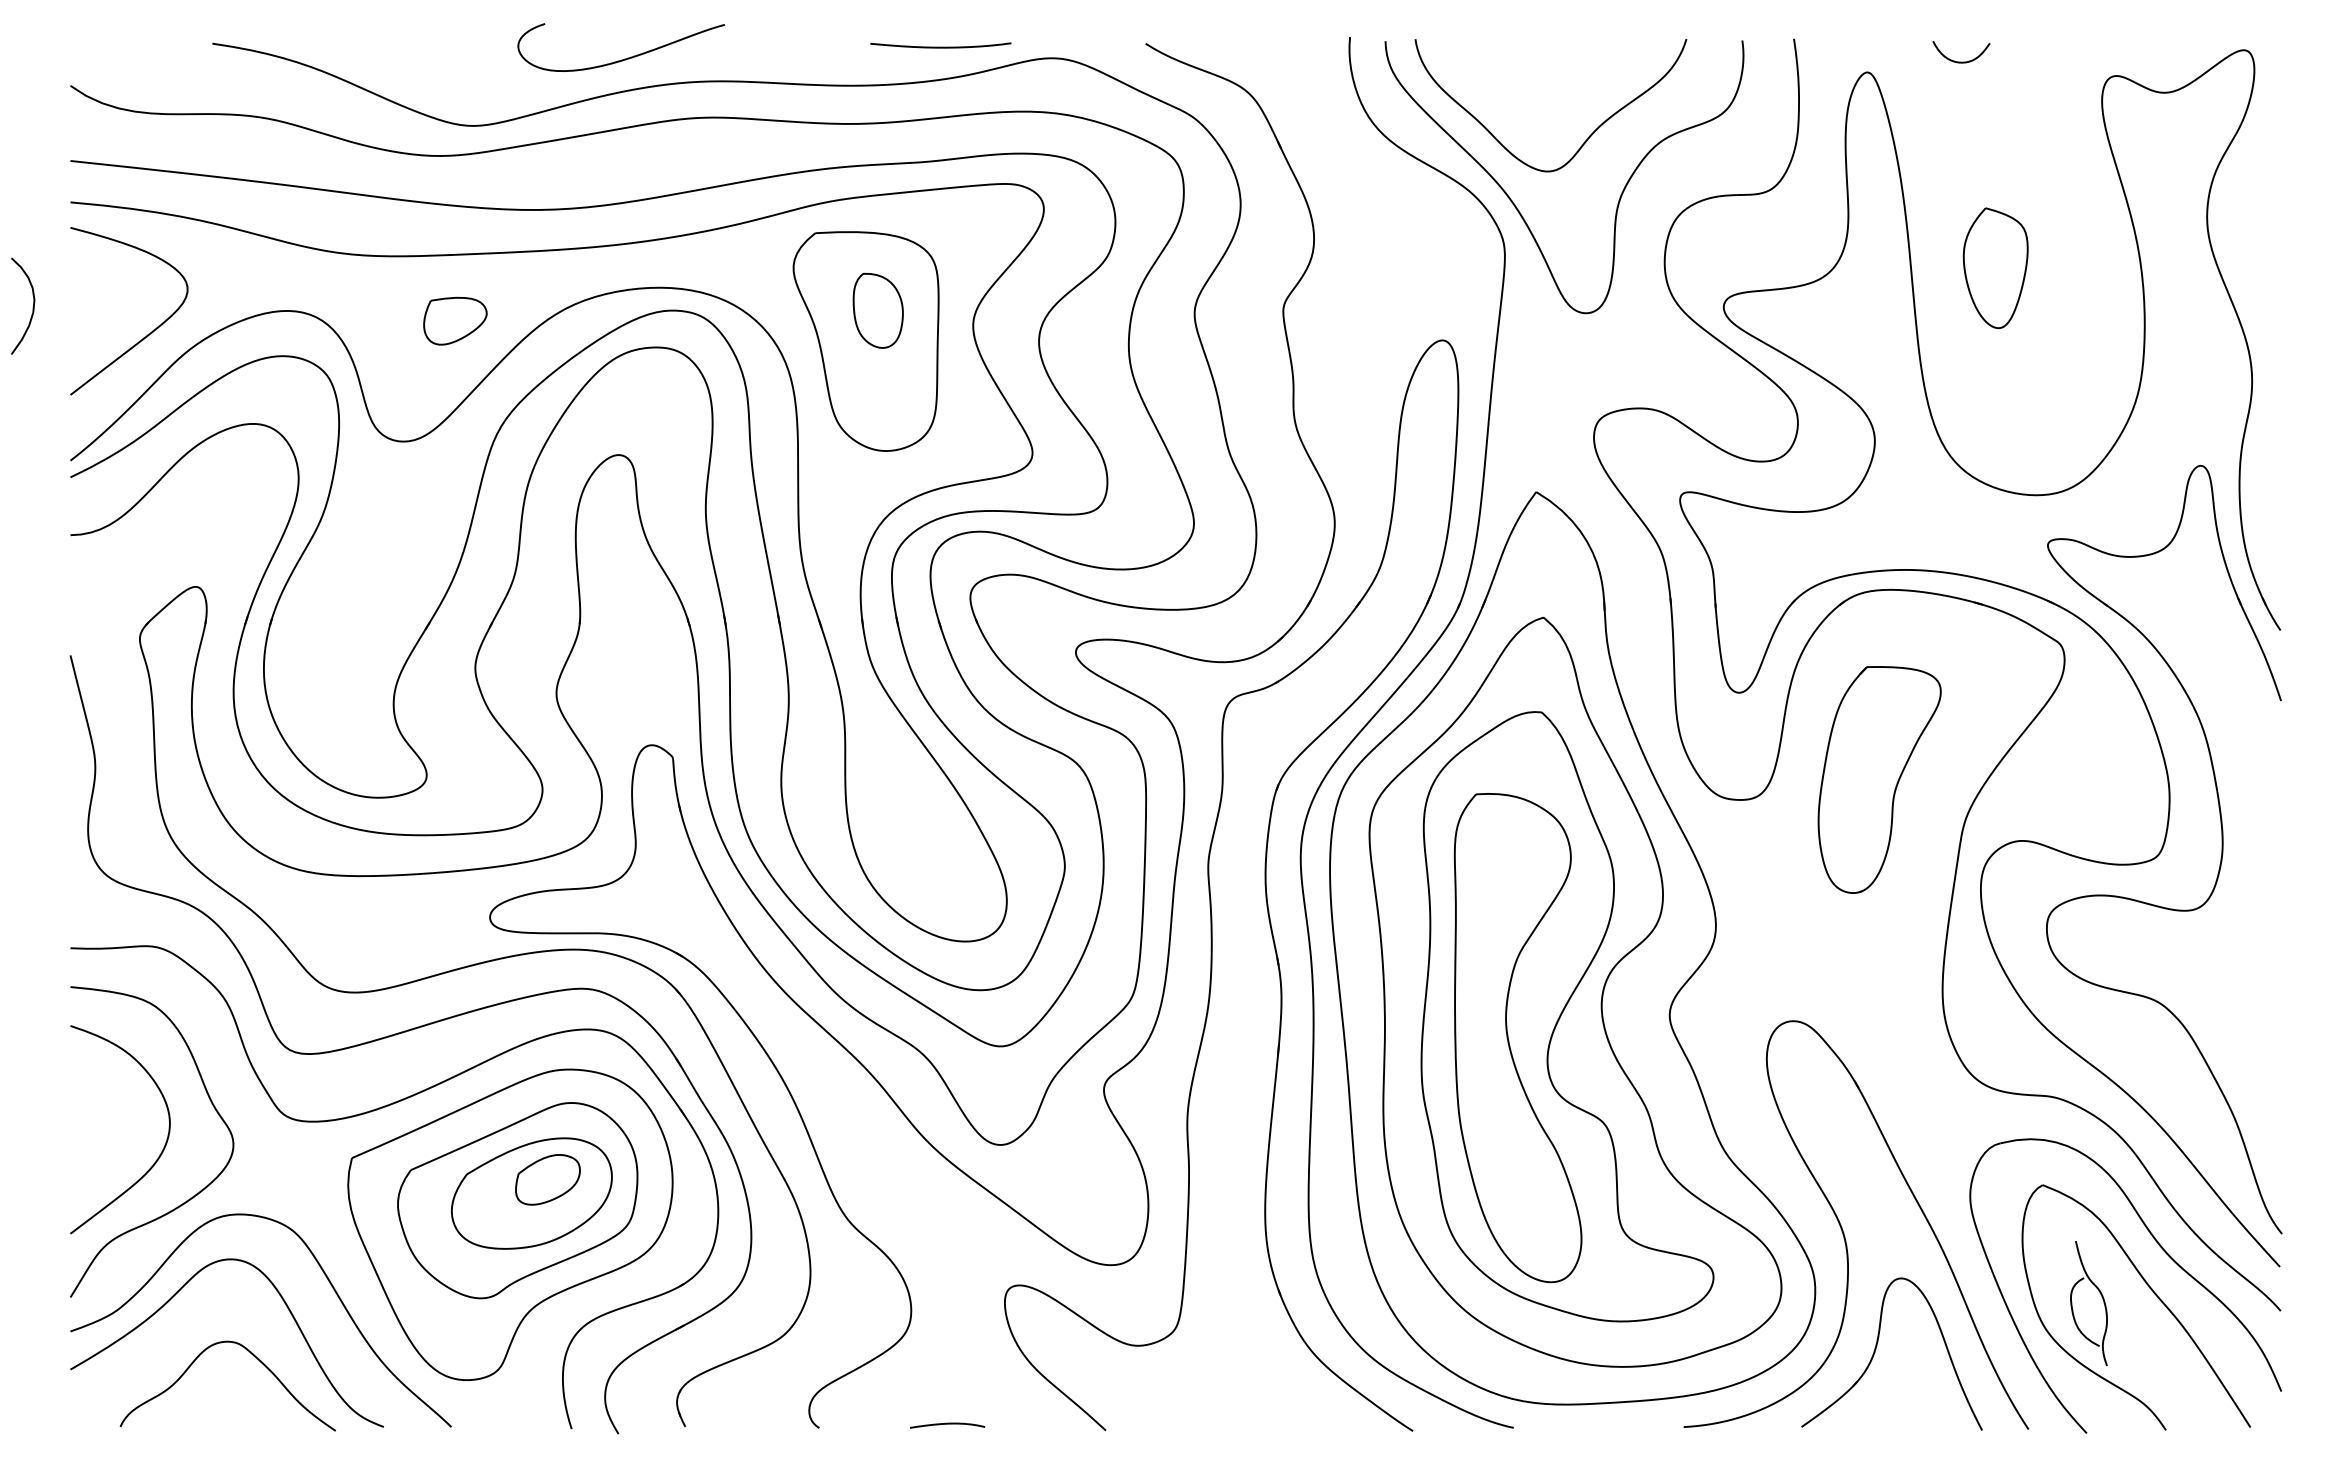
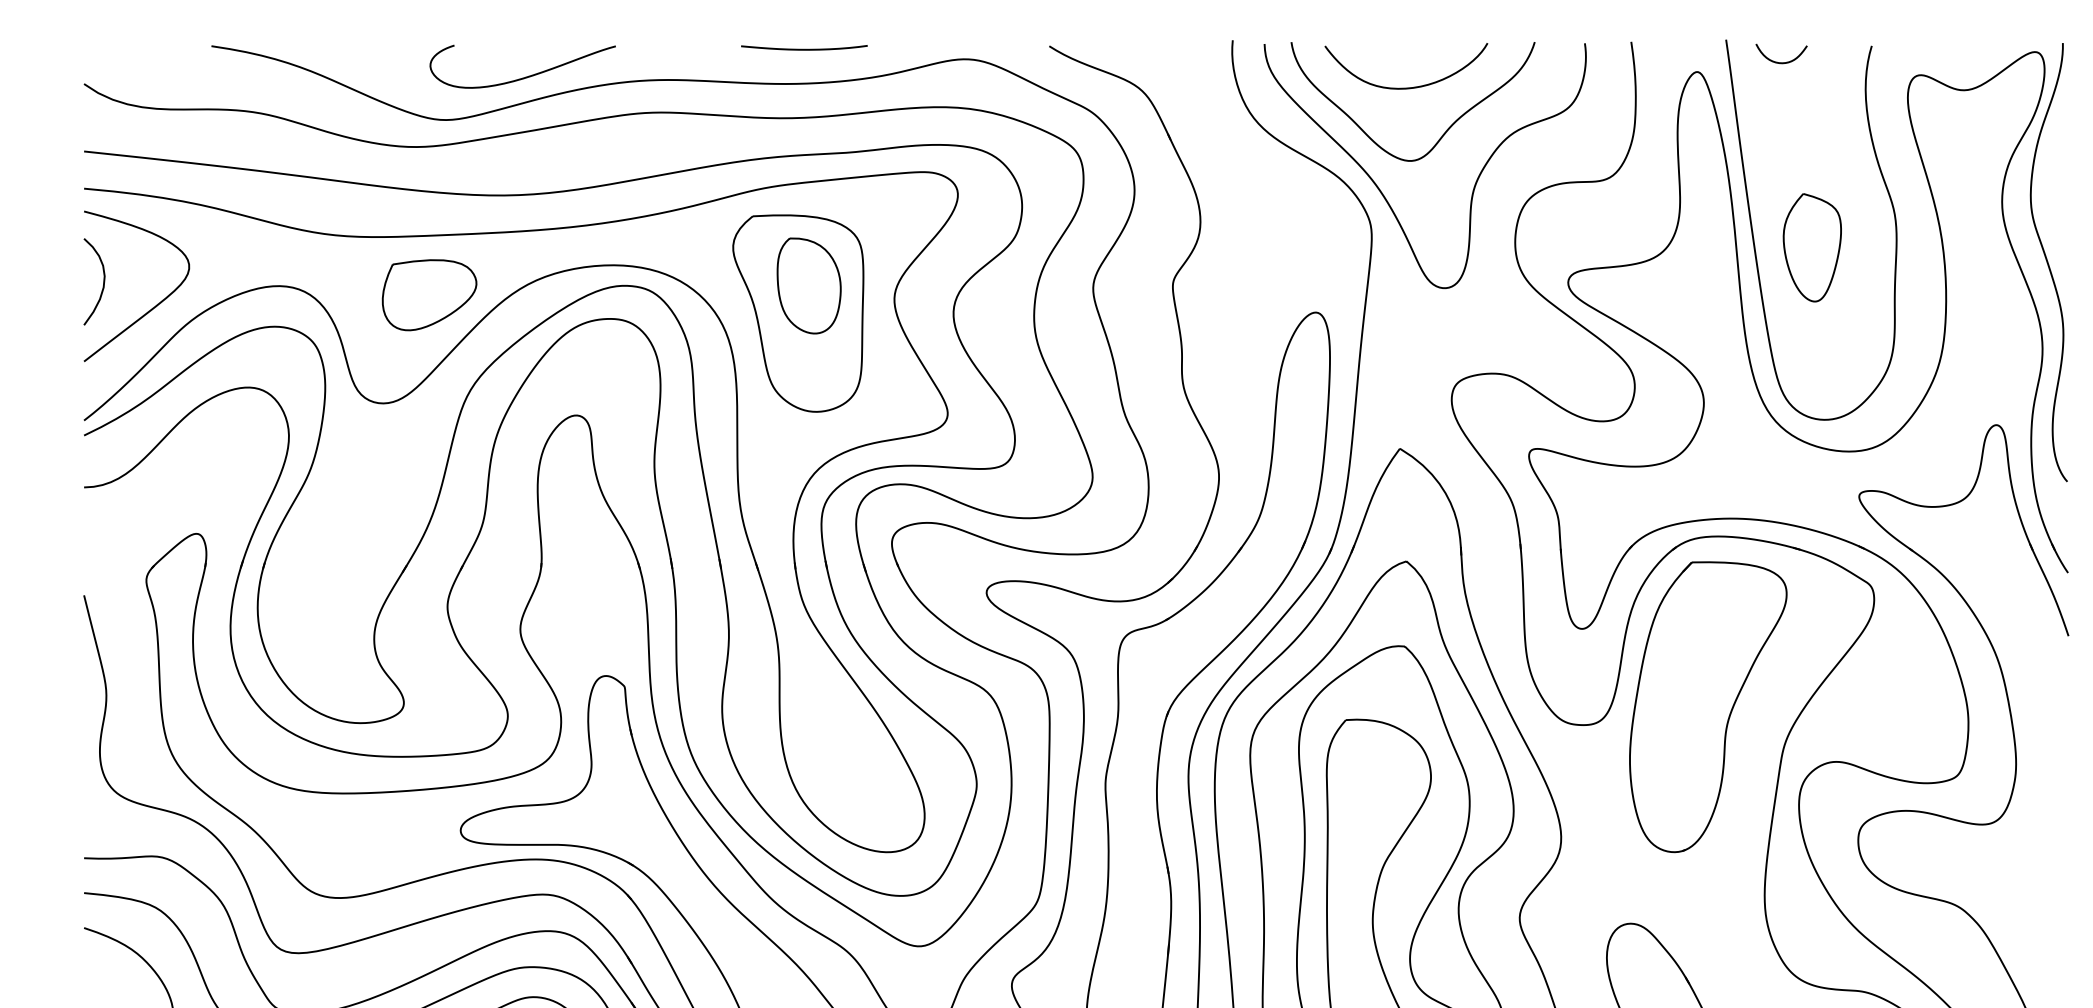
curve: (940, 46) -> (804, 48), moved
curve: (624, 58) -> (525, 76), moved
curve: (1544, 89) -> (1407, 87), added
curve: (1931, 260) -> (1754, 240), added
curve: (2258, 284) -> (2048, 262), added
curve: (32, 307) -> (102, 283), moved
part: (878, 310) -> (809, 285), size x1.43
part: (455, 321) -> (429, 295), size x1.67
part: (1879, 779) -> (1708, 706), size x1.43

